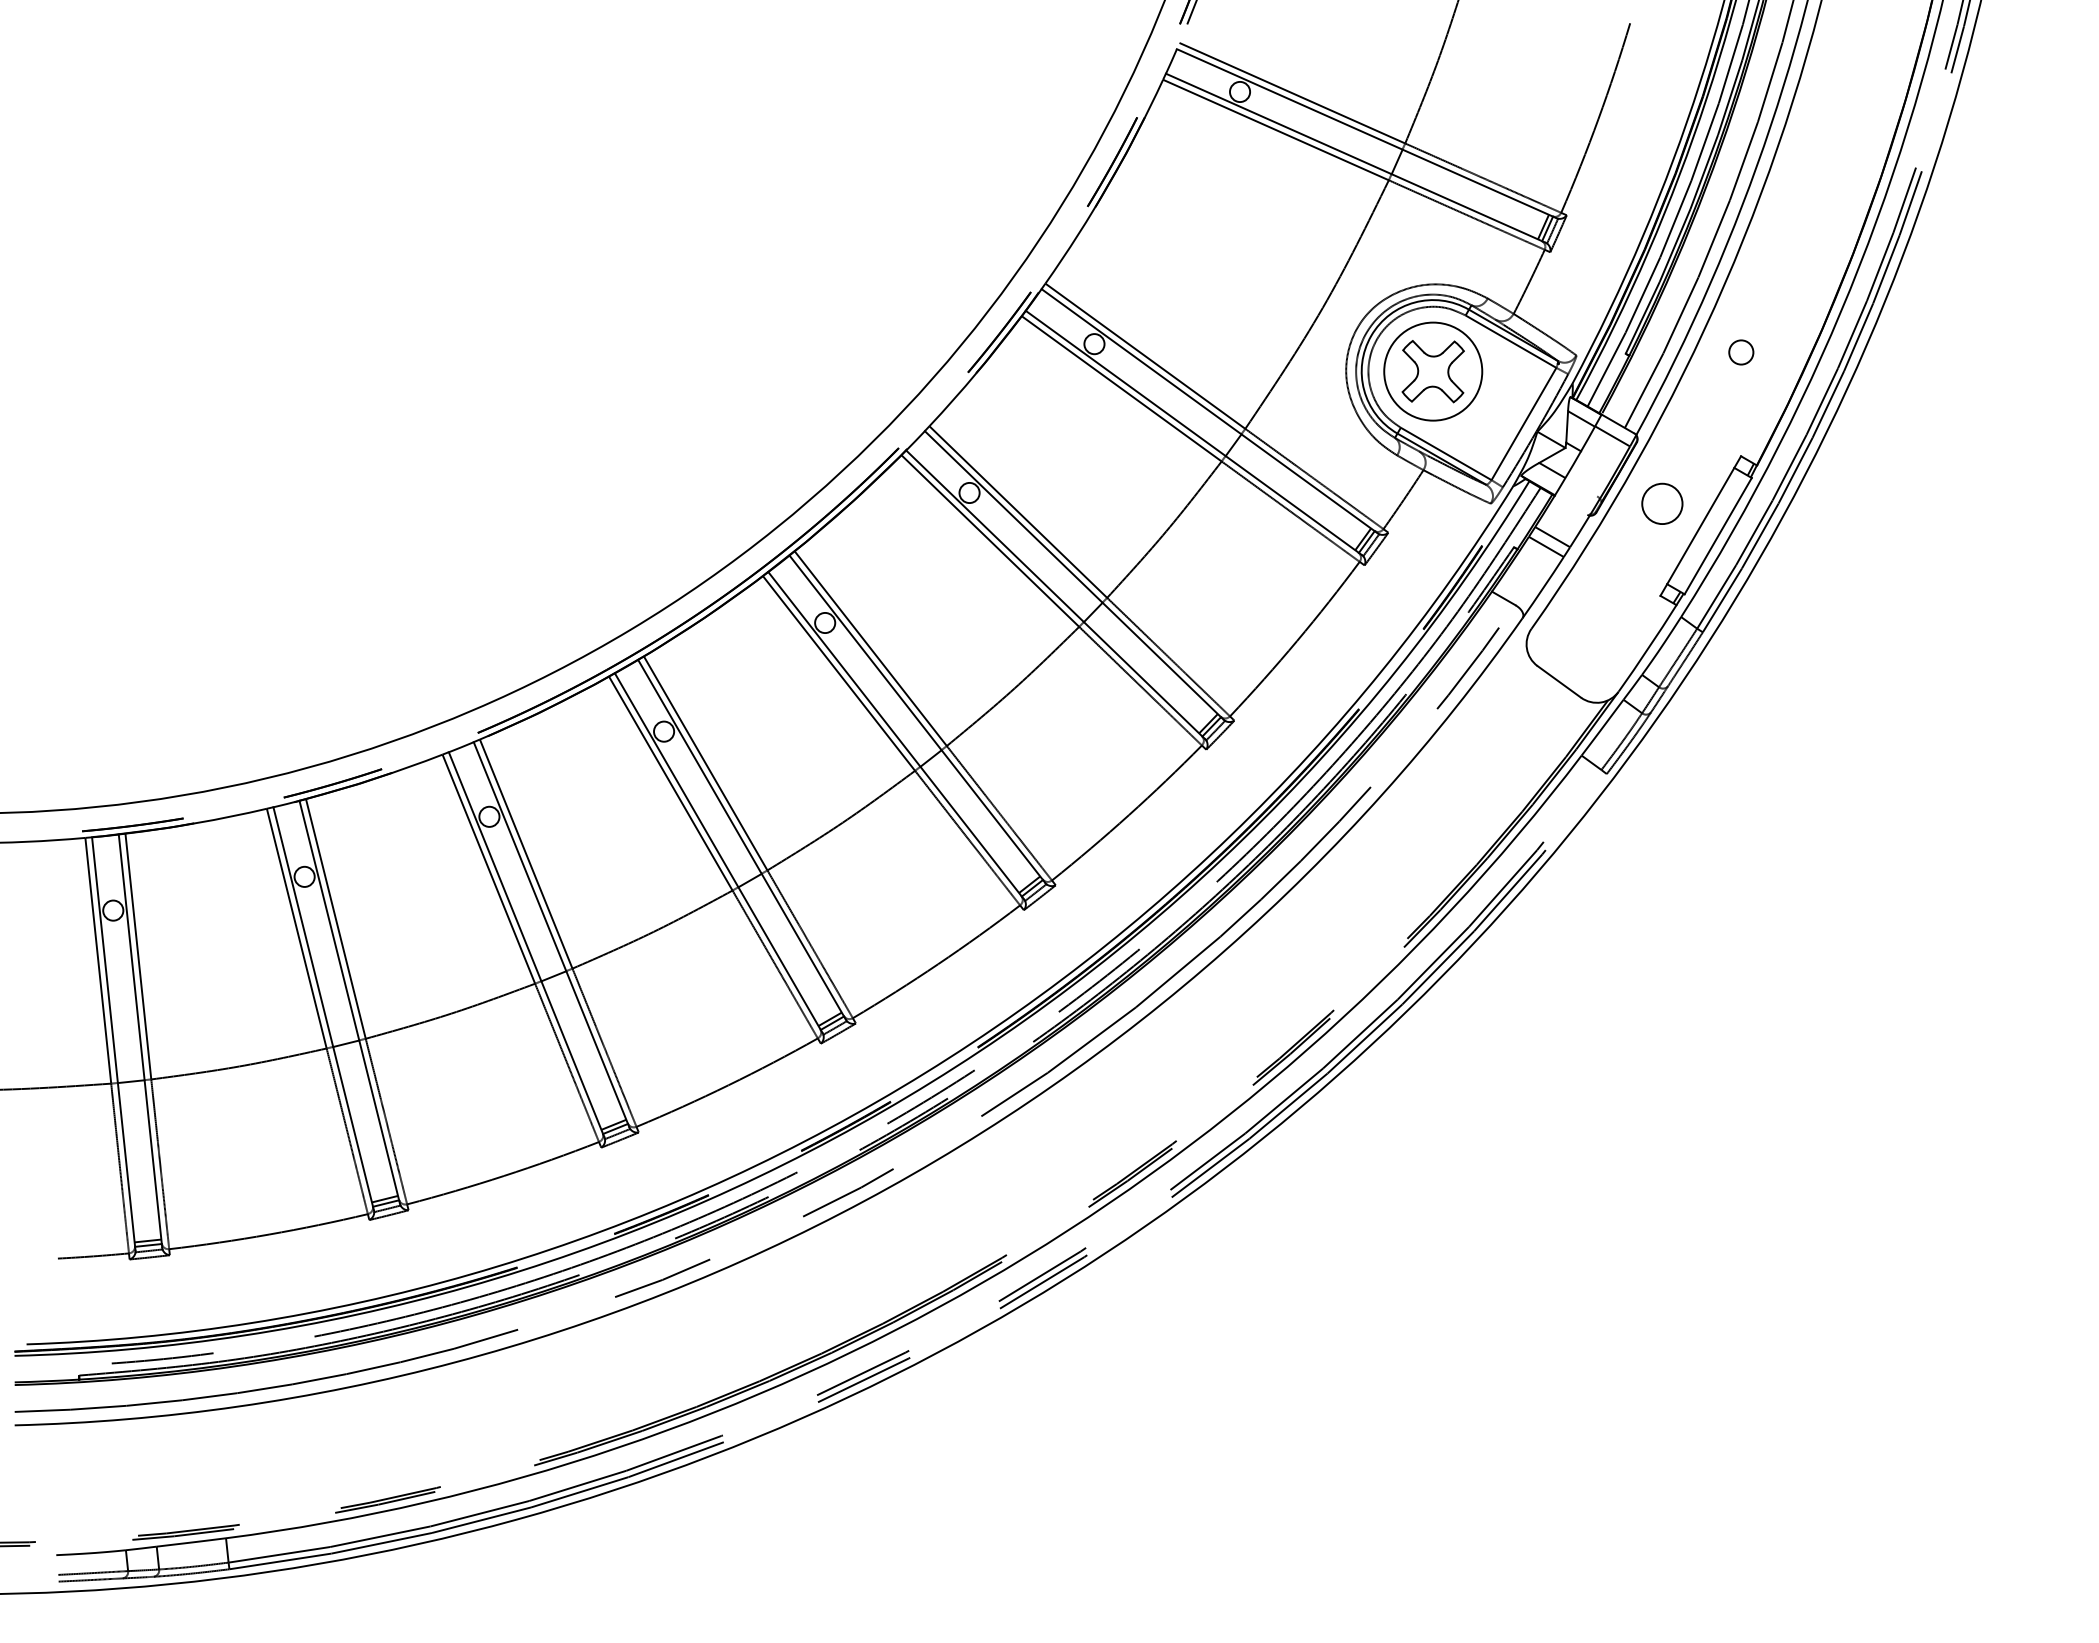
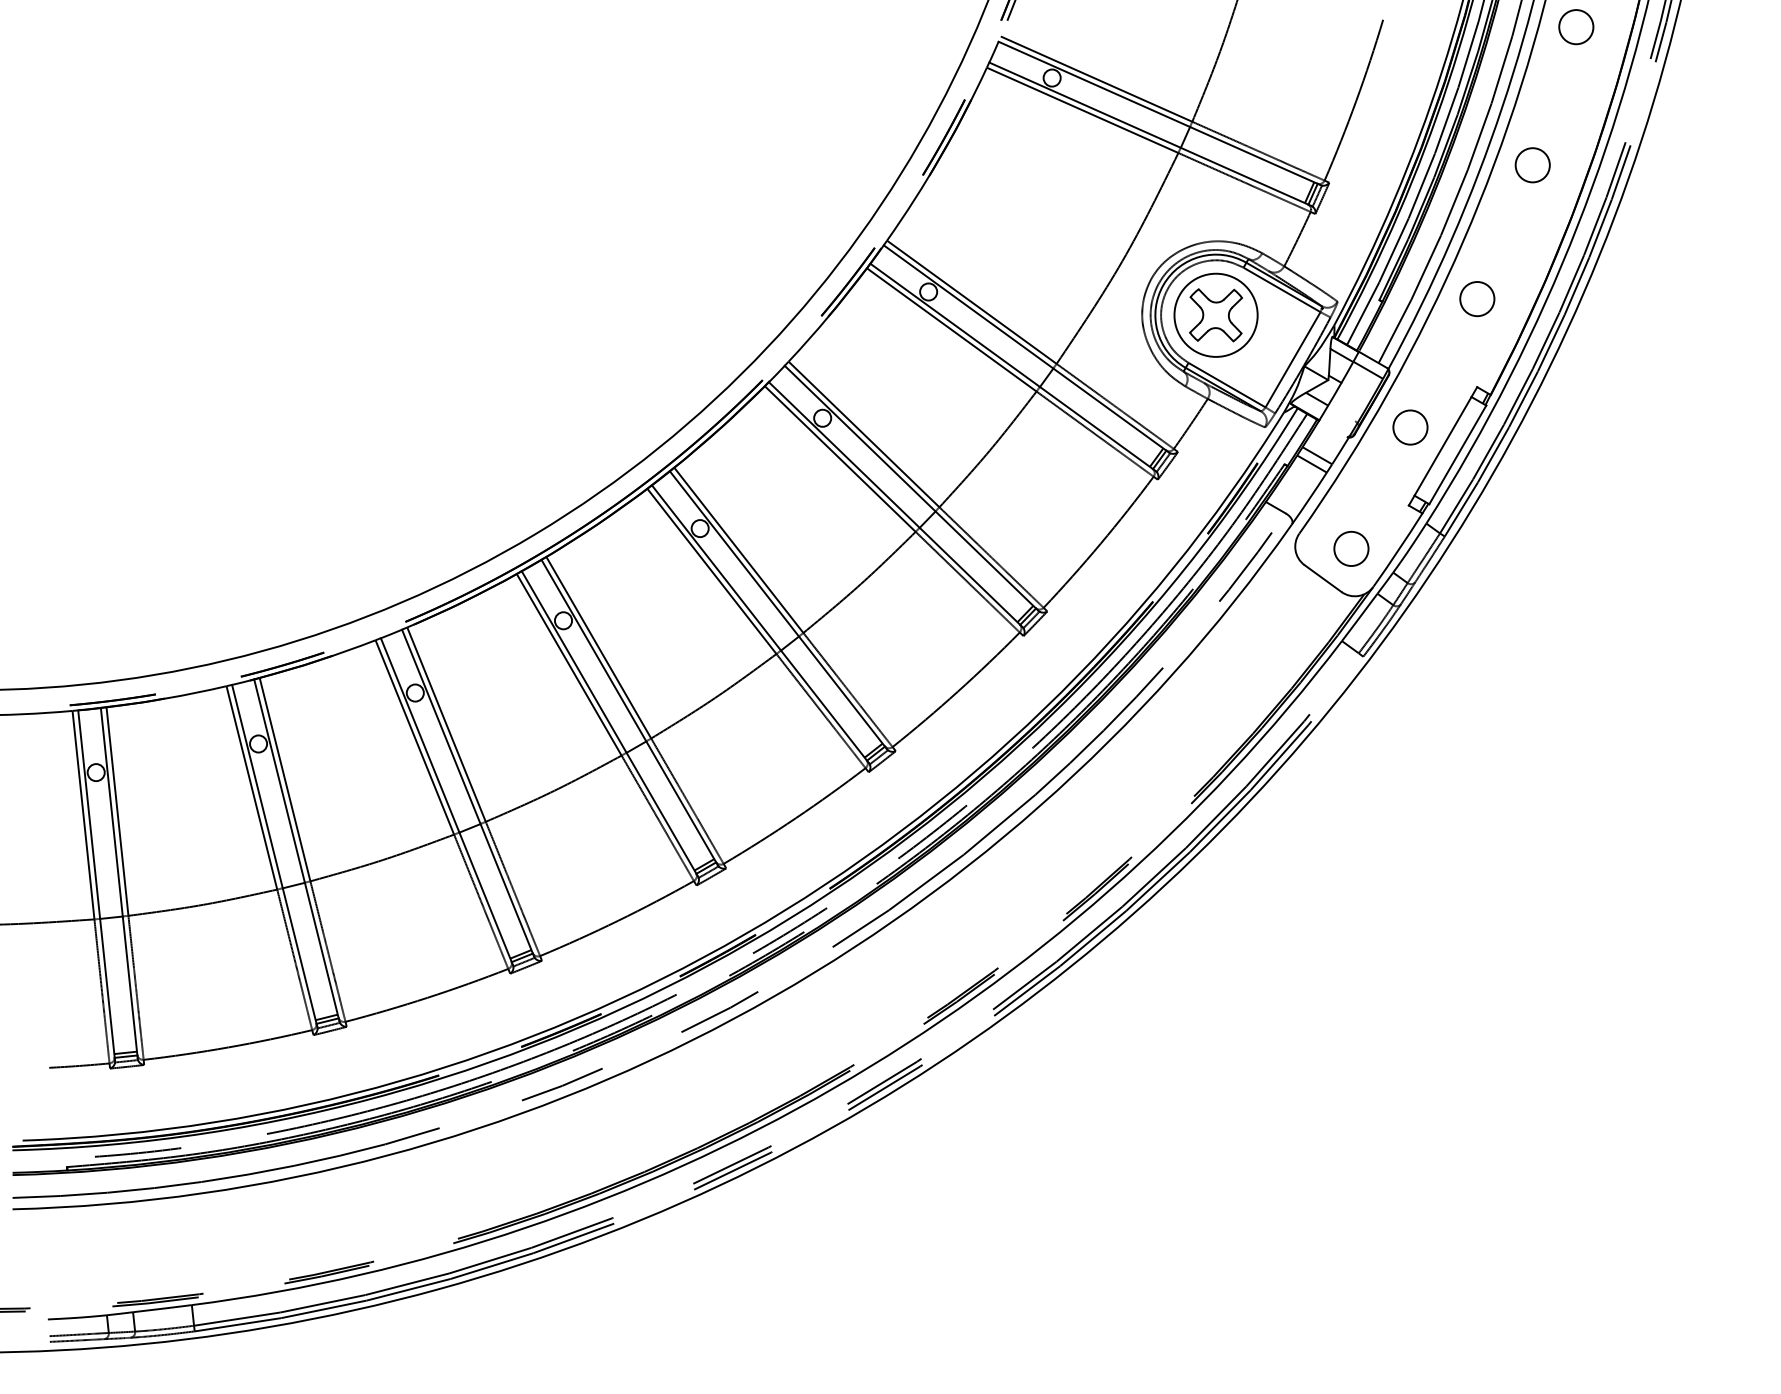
circle: (1857, 31) -> (1576, 26), added
circle: (1806, 194) -> (1532, 165), added
circle: (1741, 352) -> (1477, 299), size x1.67
circle: (1592, 646) -> (1351, 548), added

